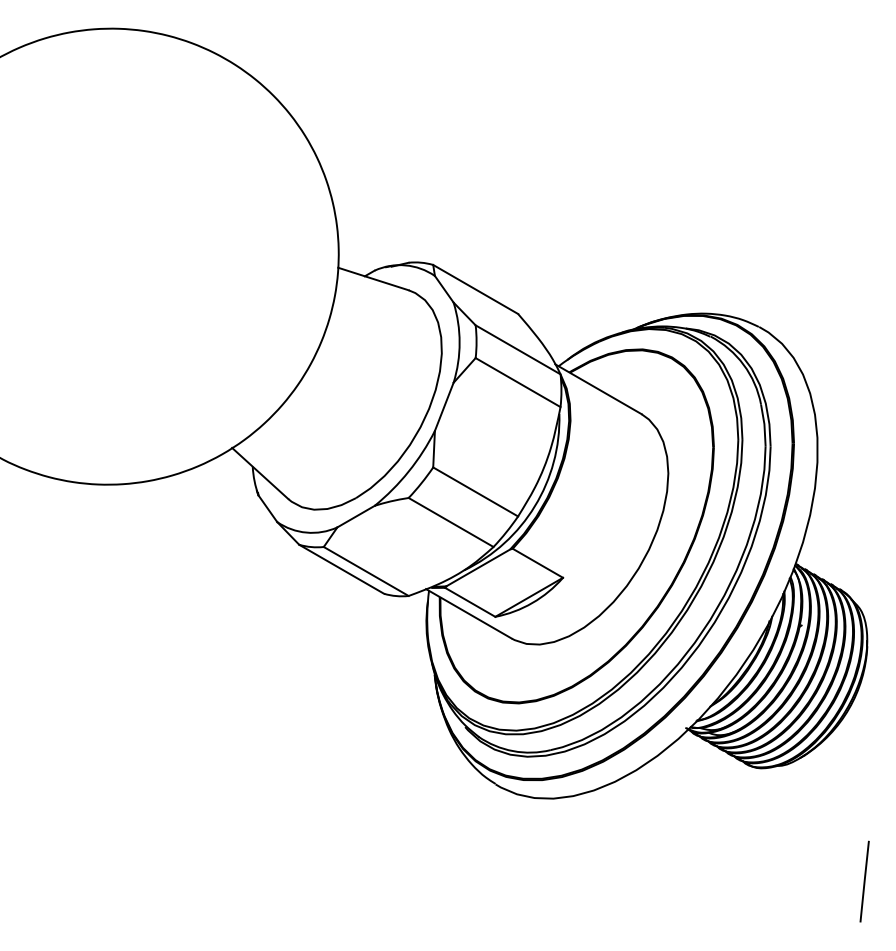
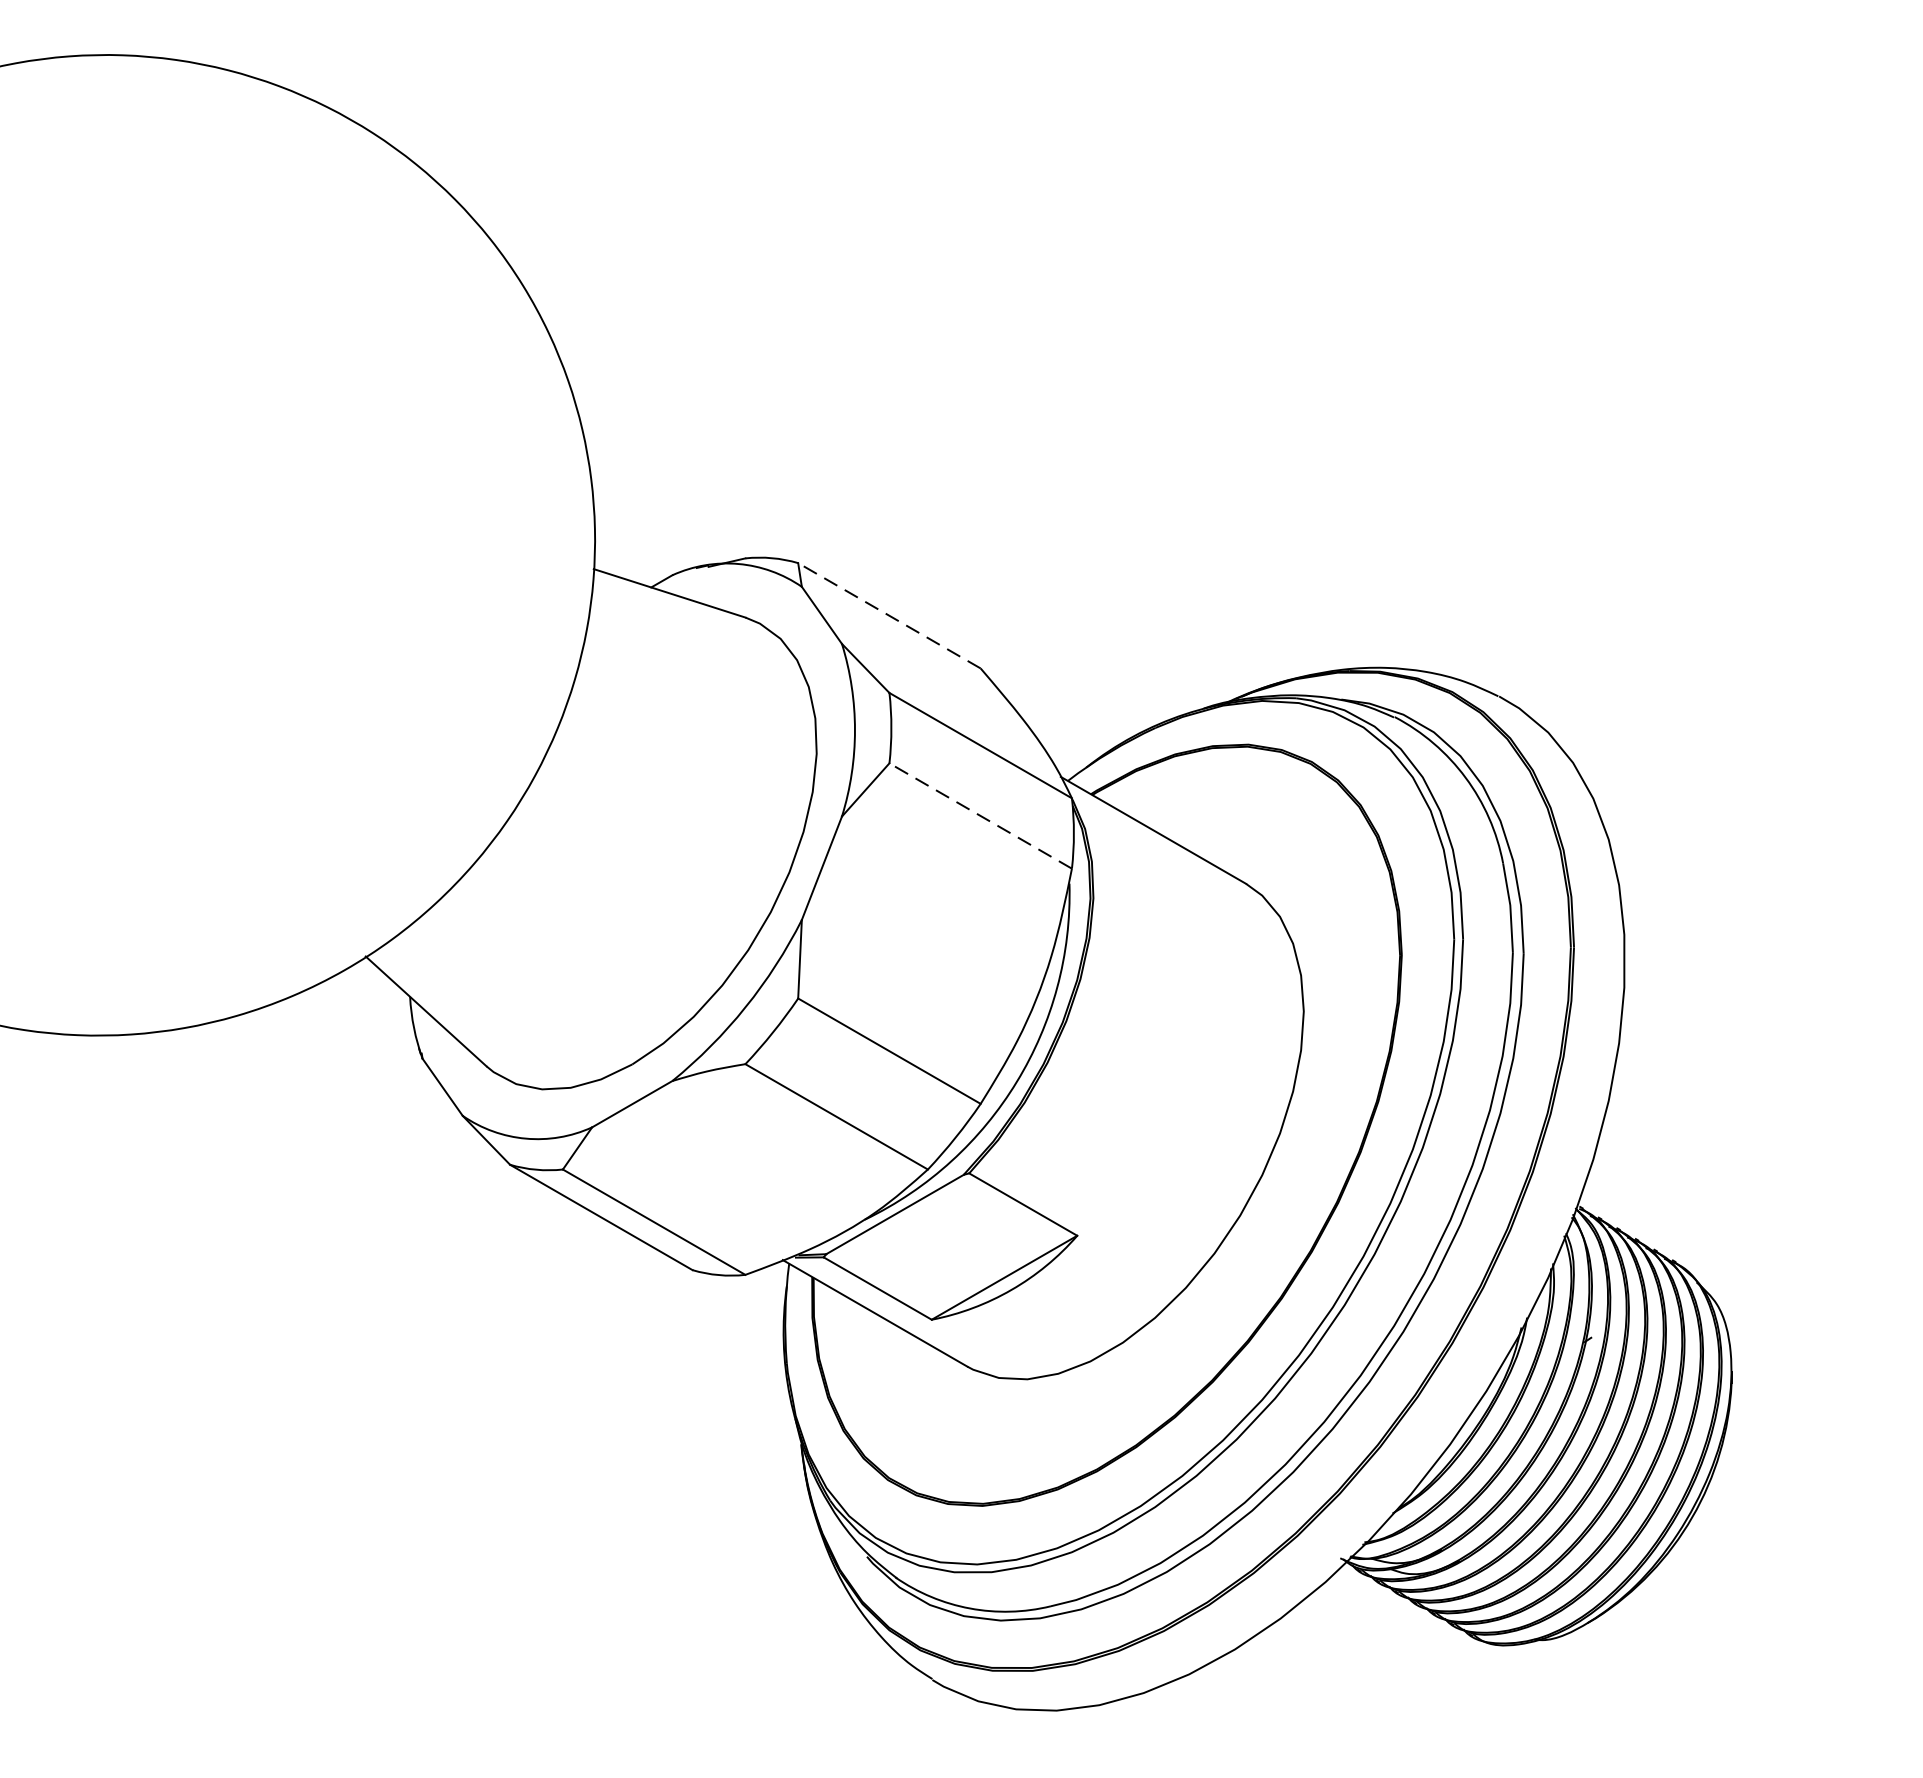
line: (475, 289) -> (889, 615), solid -> dashed
line: (518, 382) -> (981, 815), solid -> dashed

